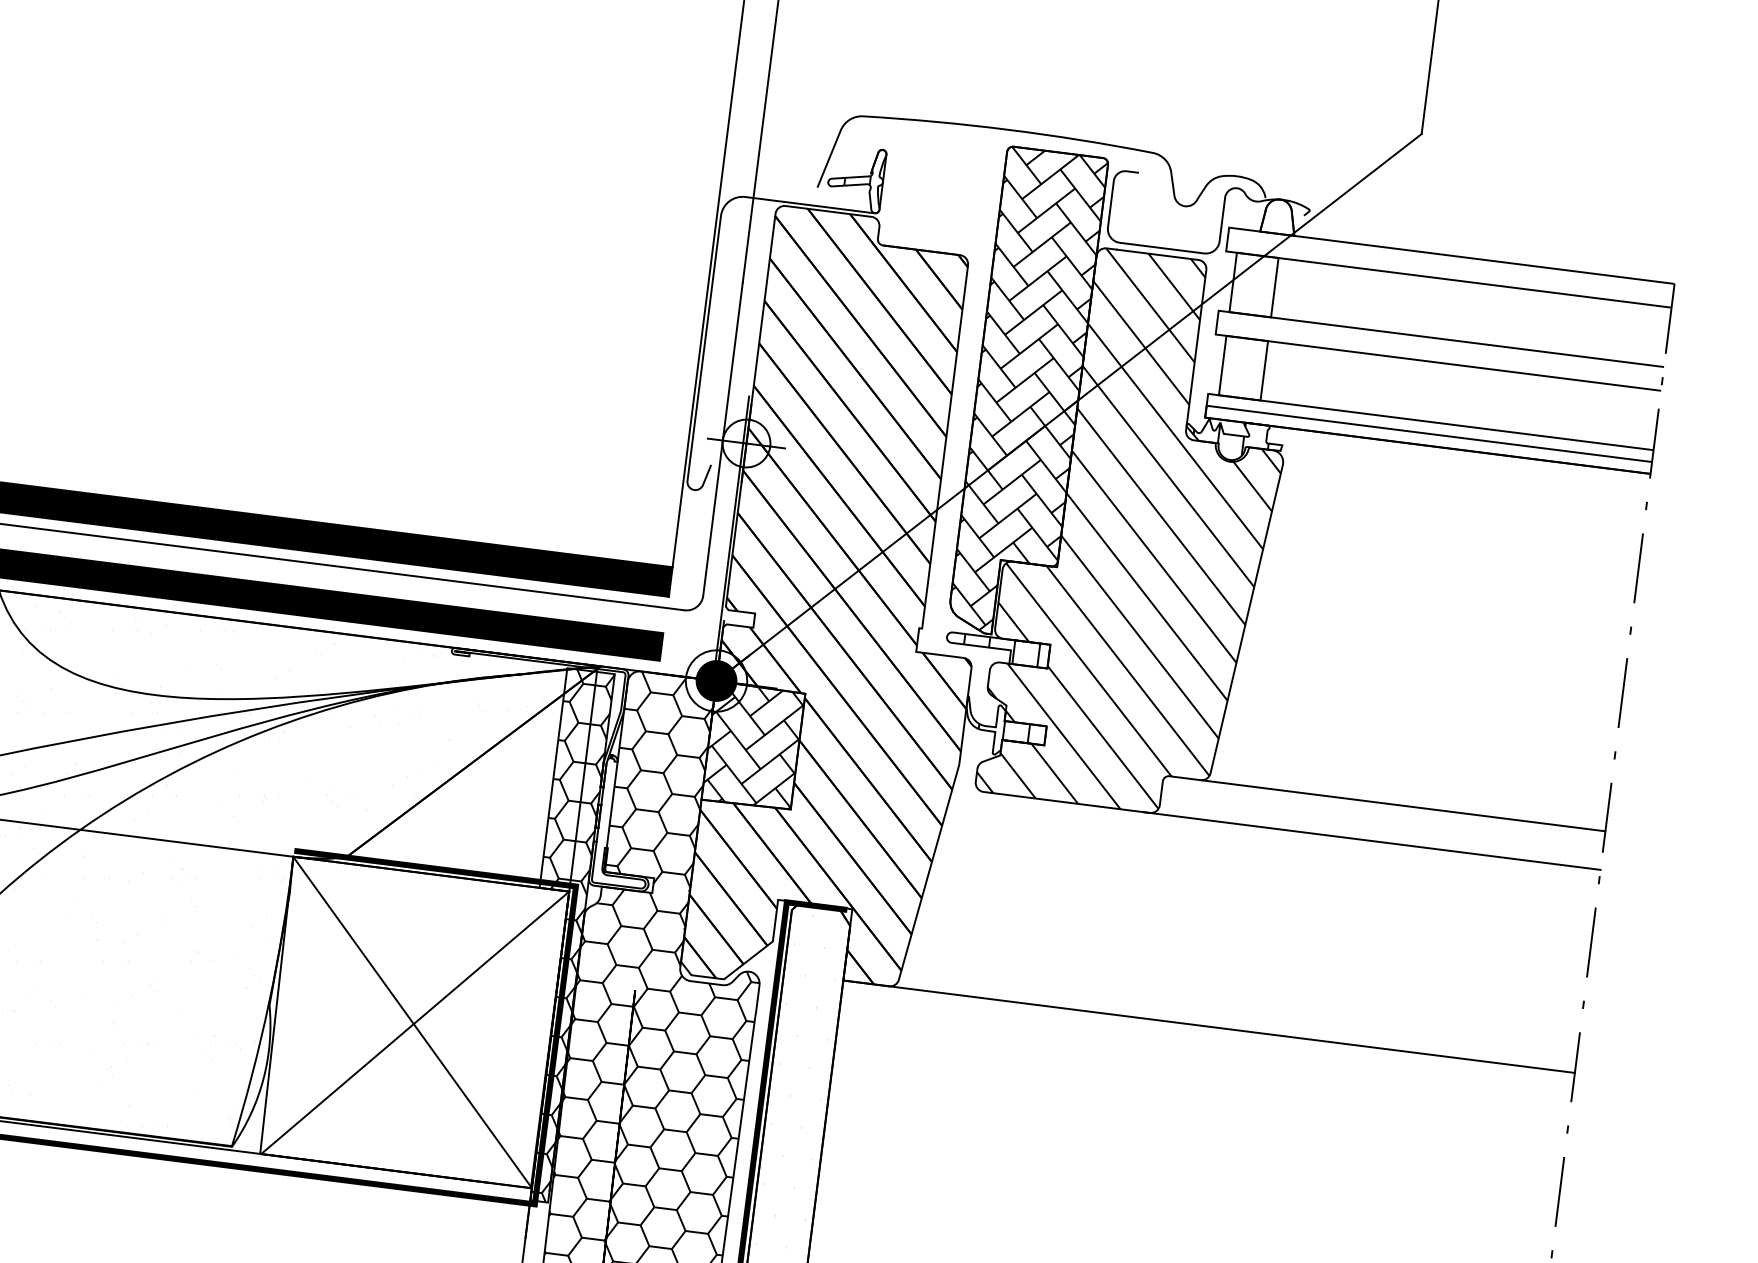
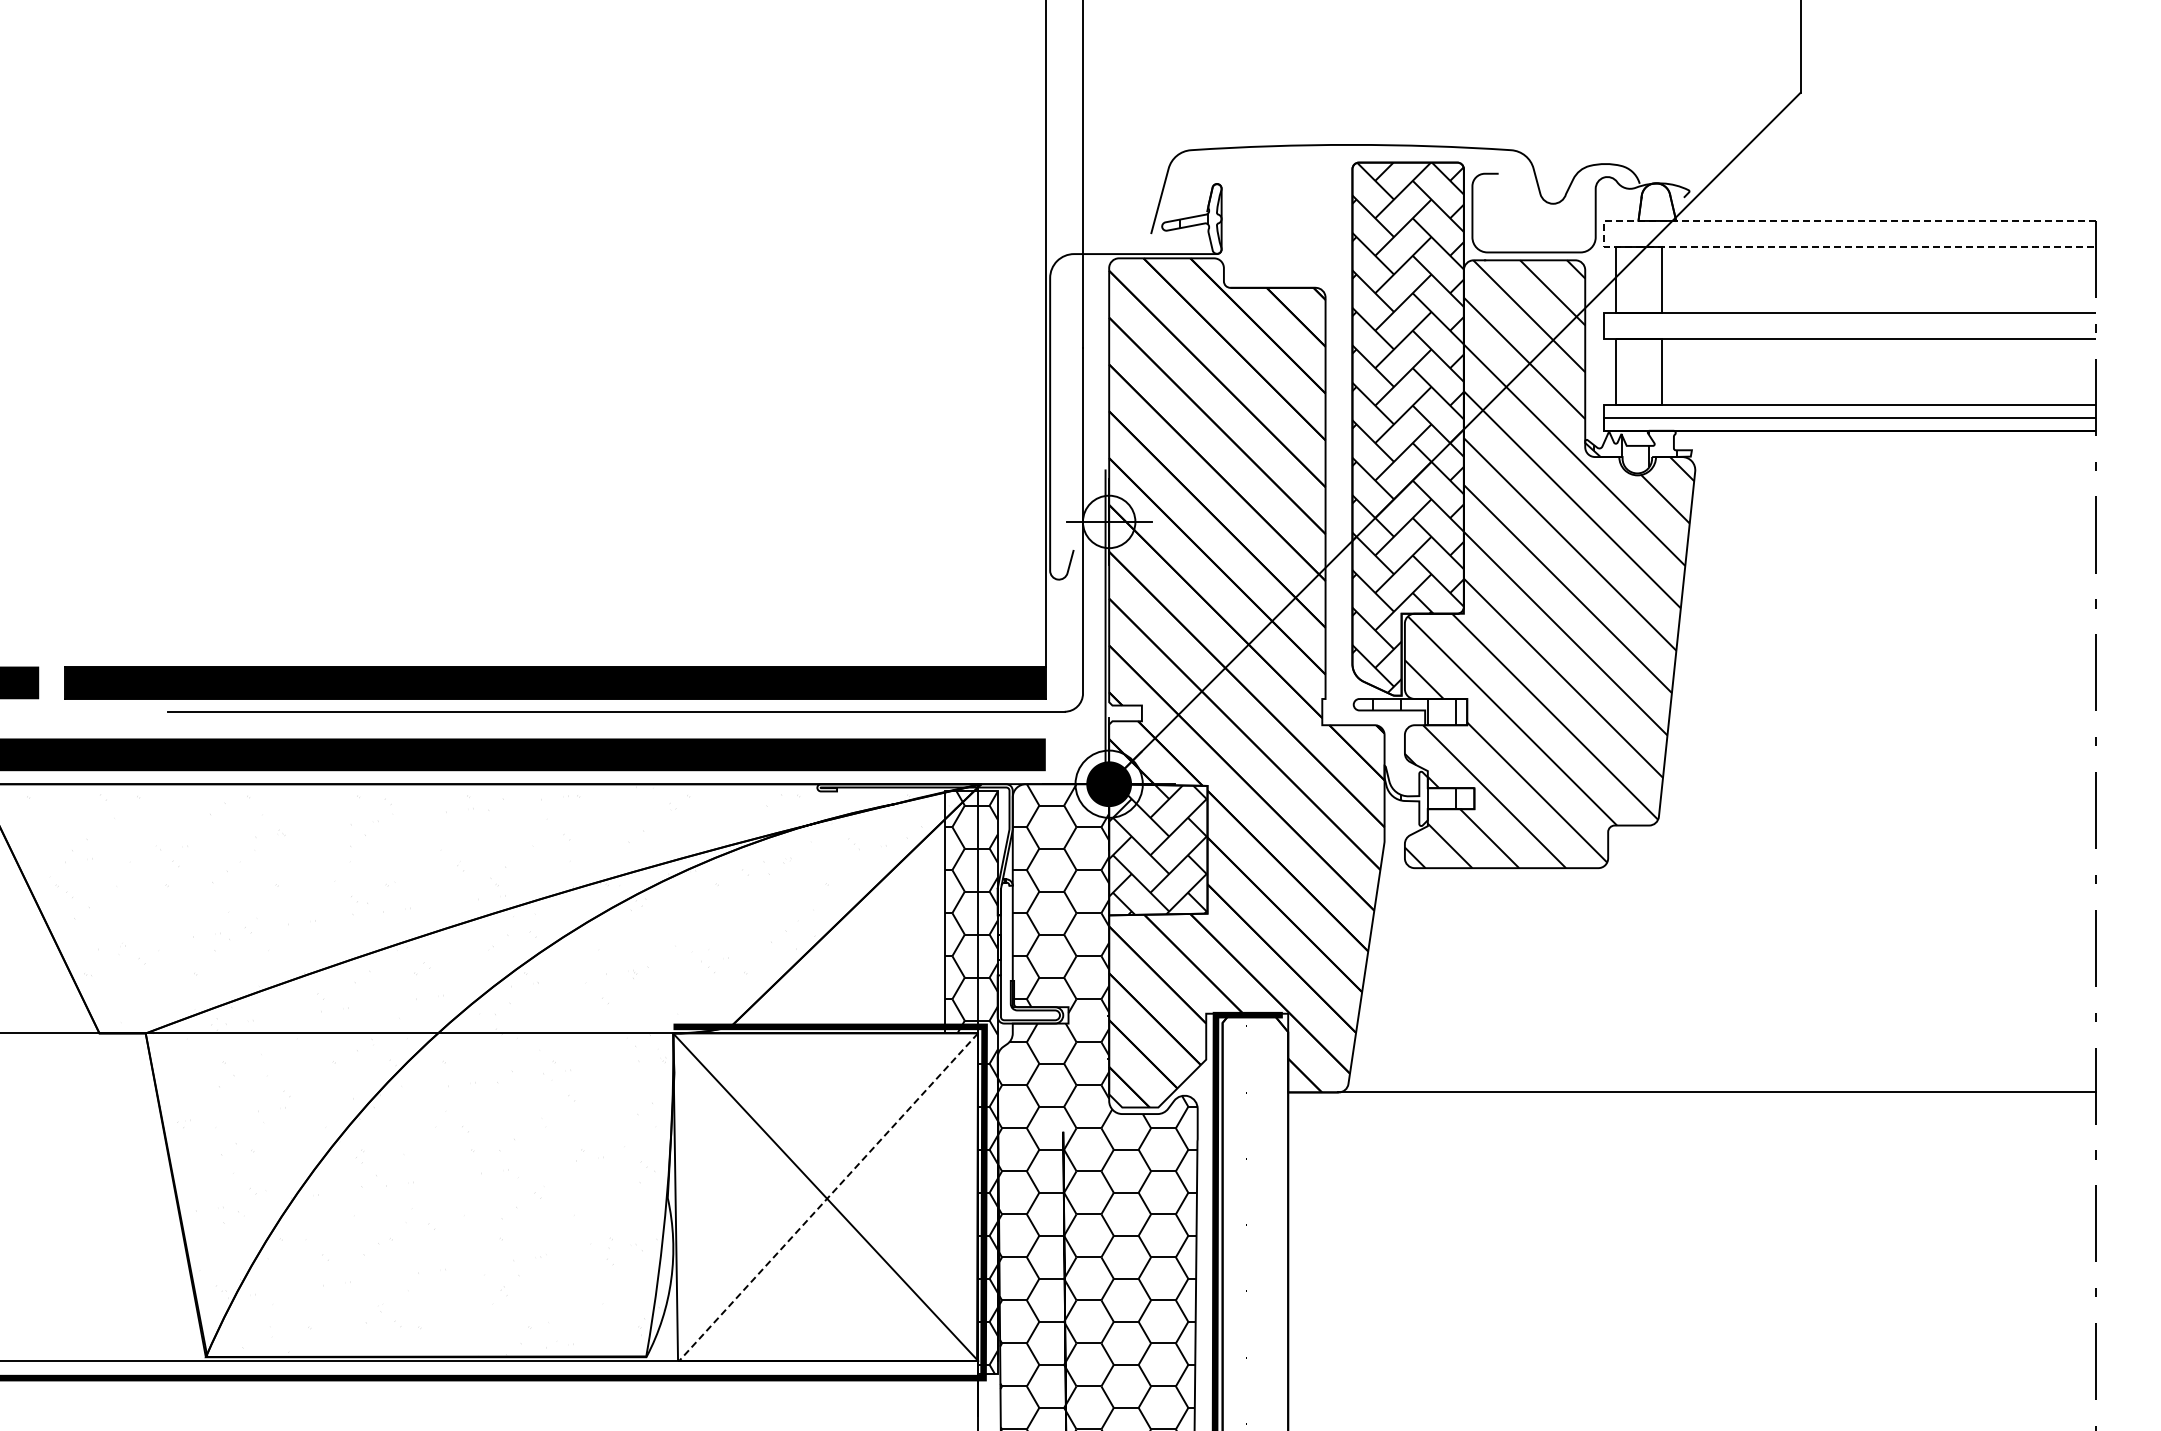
line: (1227, 239) -> (1604, 234), solid -> dashed
line: (1402, 805) -> (1872, 825), removed
line: (1371, 841) -> (1843, 868), removed
line: (415, 1023) -> (828, 1197), solid -> dashed

